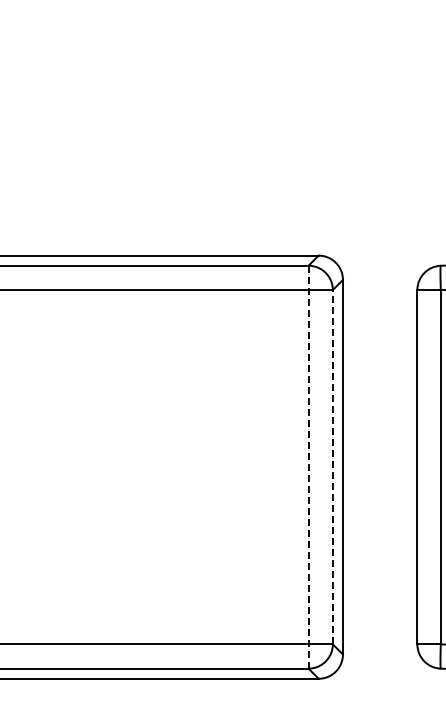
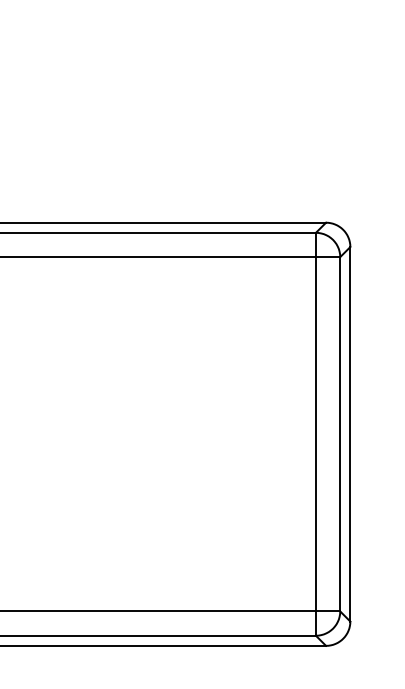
line: (308, 466) -> (315, 433), dashed -> solid
line: (332, 466) -> (339, 433), dashed -> solid

